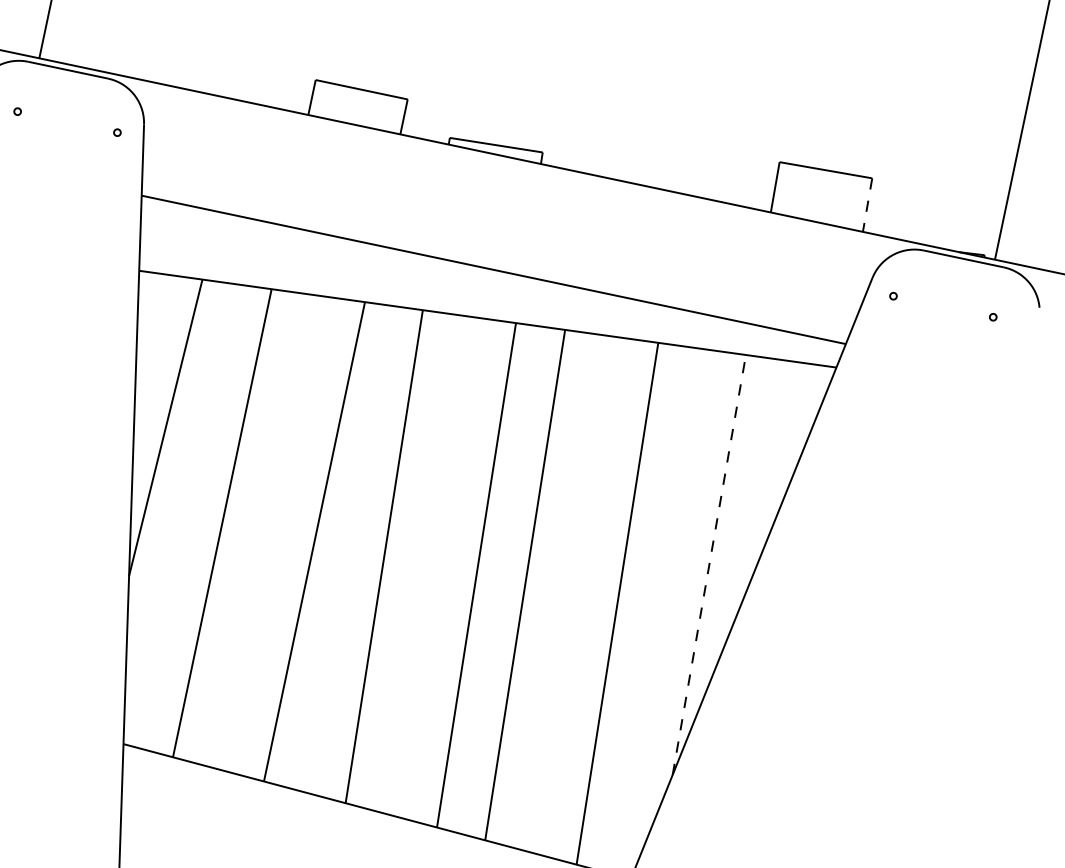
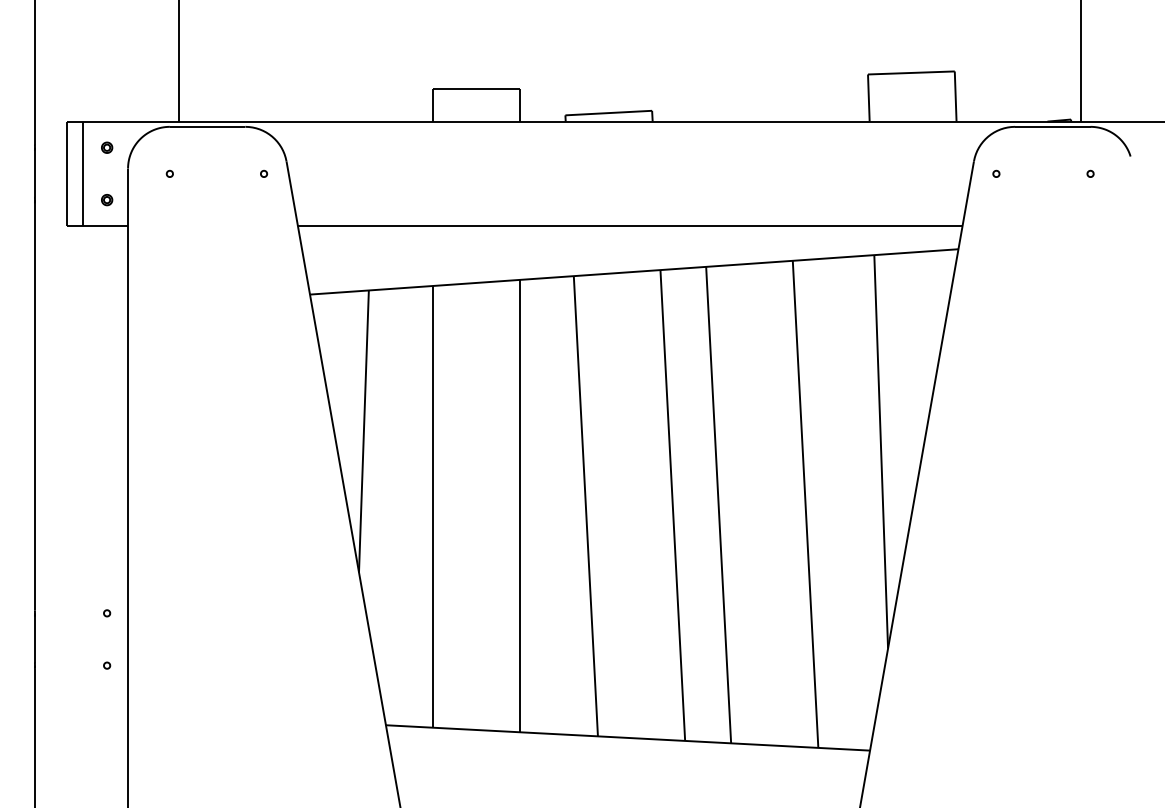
line: (867, 206) -> (955, 97), dashed -> solid
line: (709, 564) -> (881, 451), dashed -> solid

